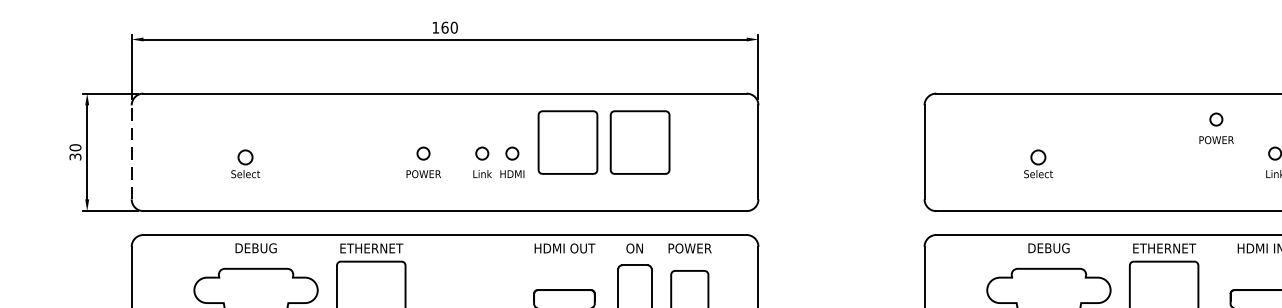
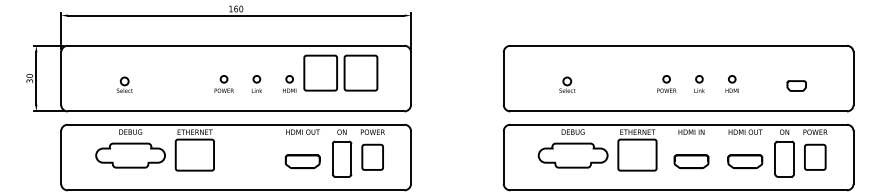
part: (1216, 127) -> (666, 83), moved
part: (585, 143) -> (330, 73), moved
line: (132, 152) -> (61, 78), dashed -> solid

